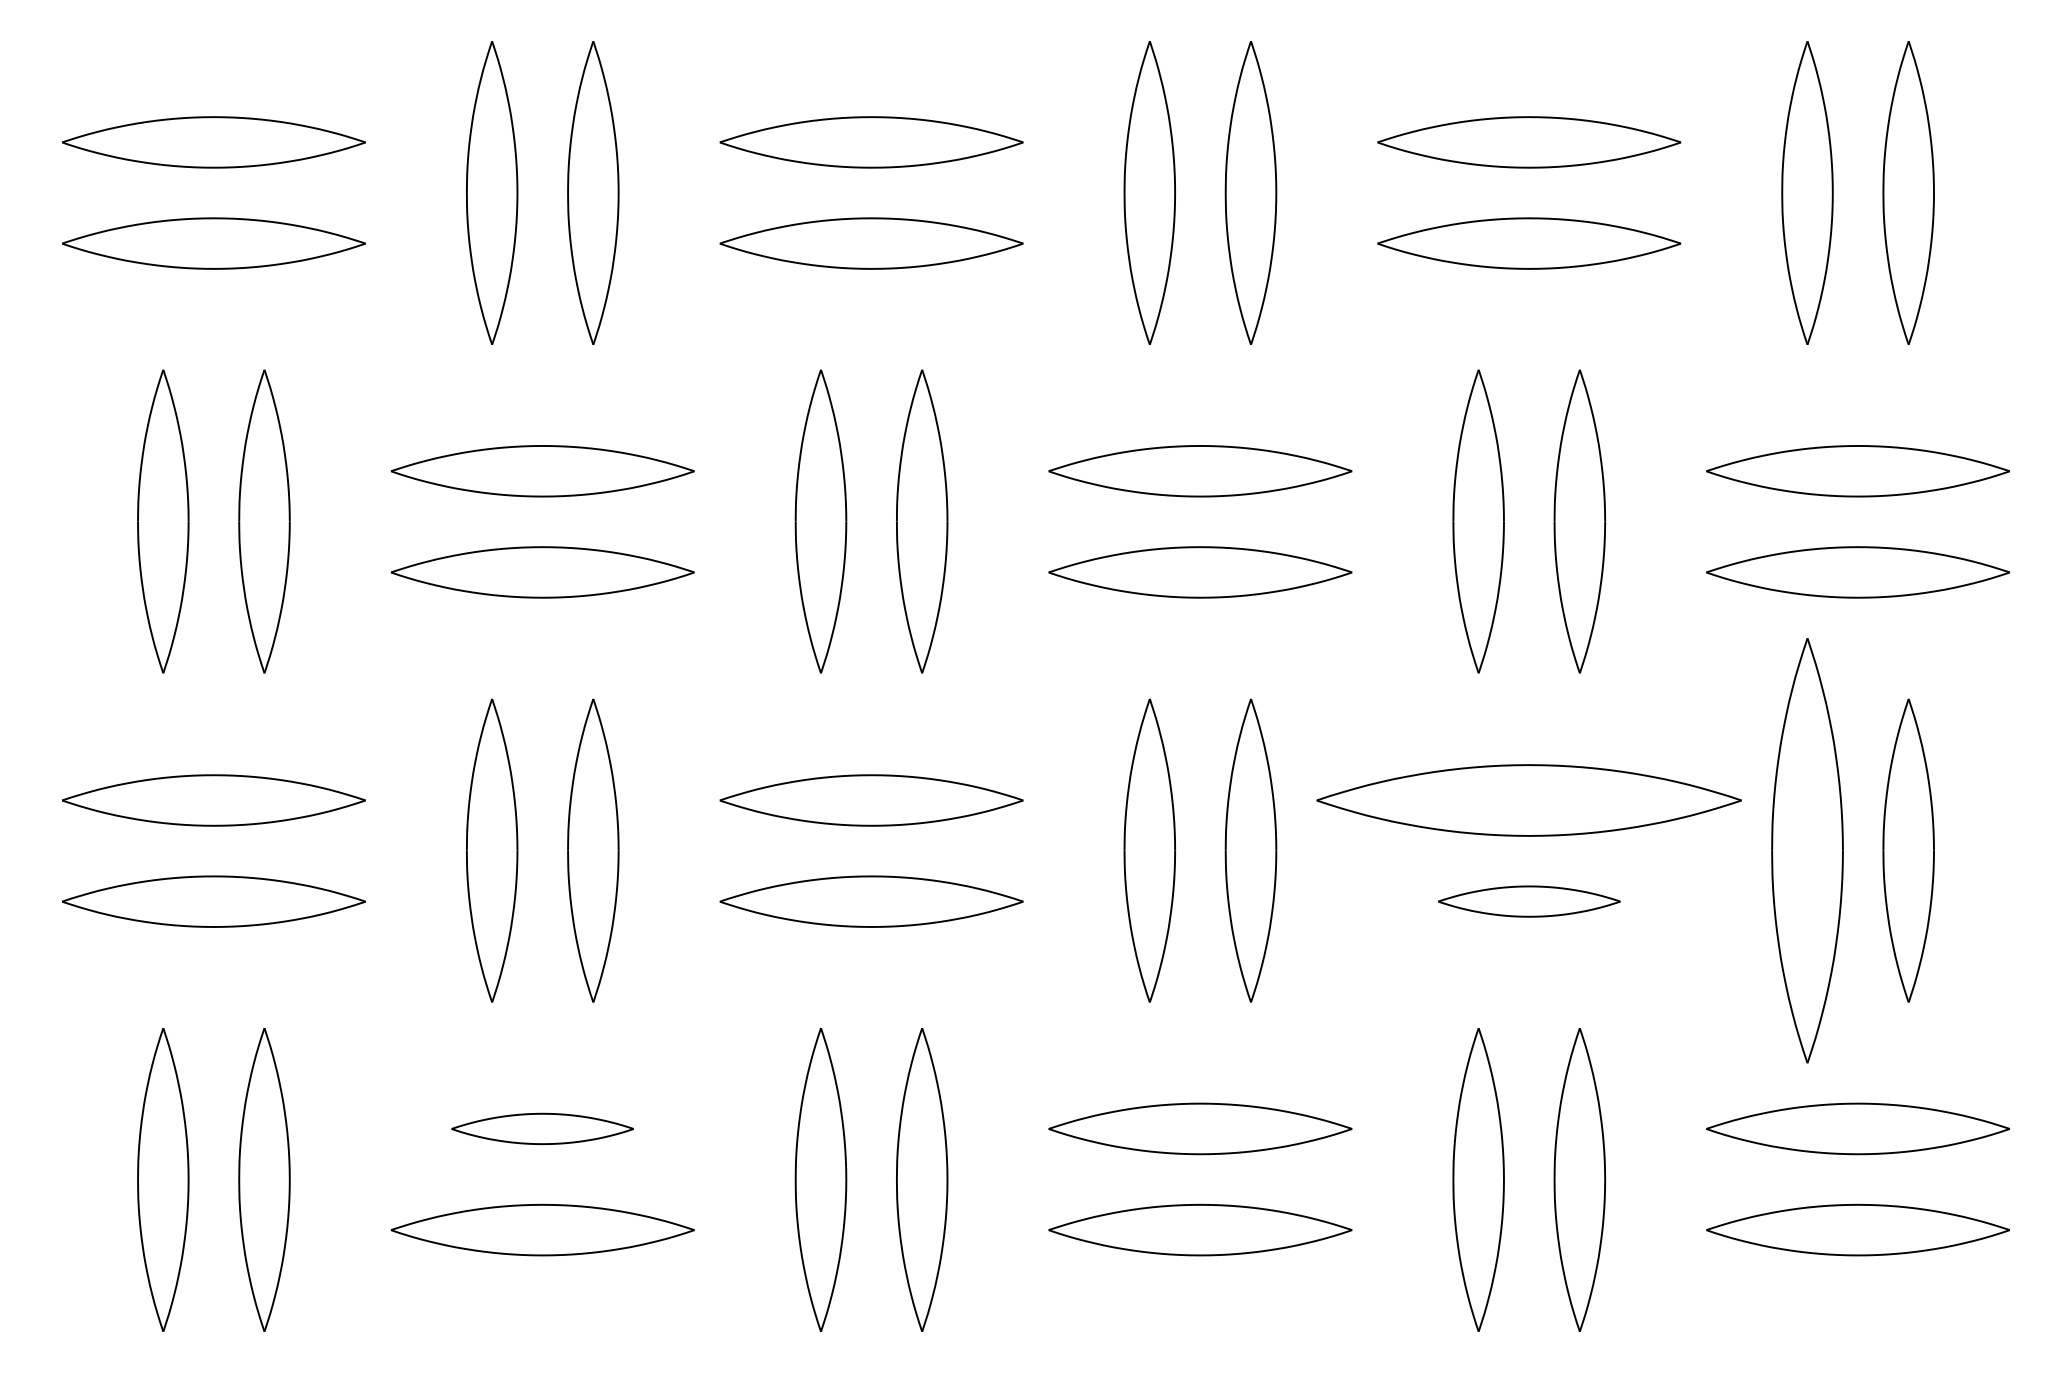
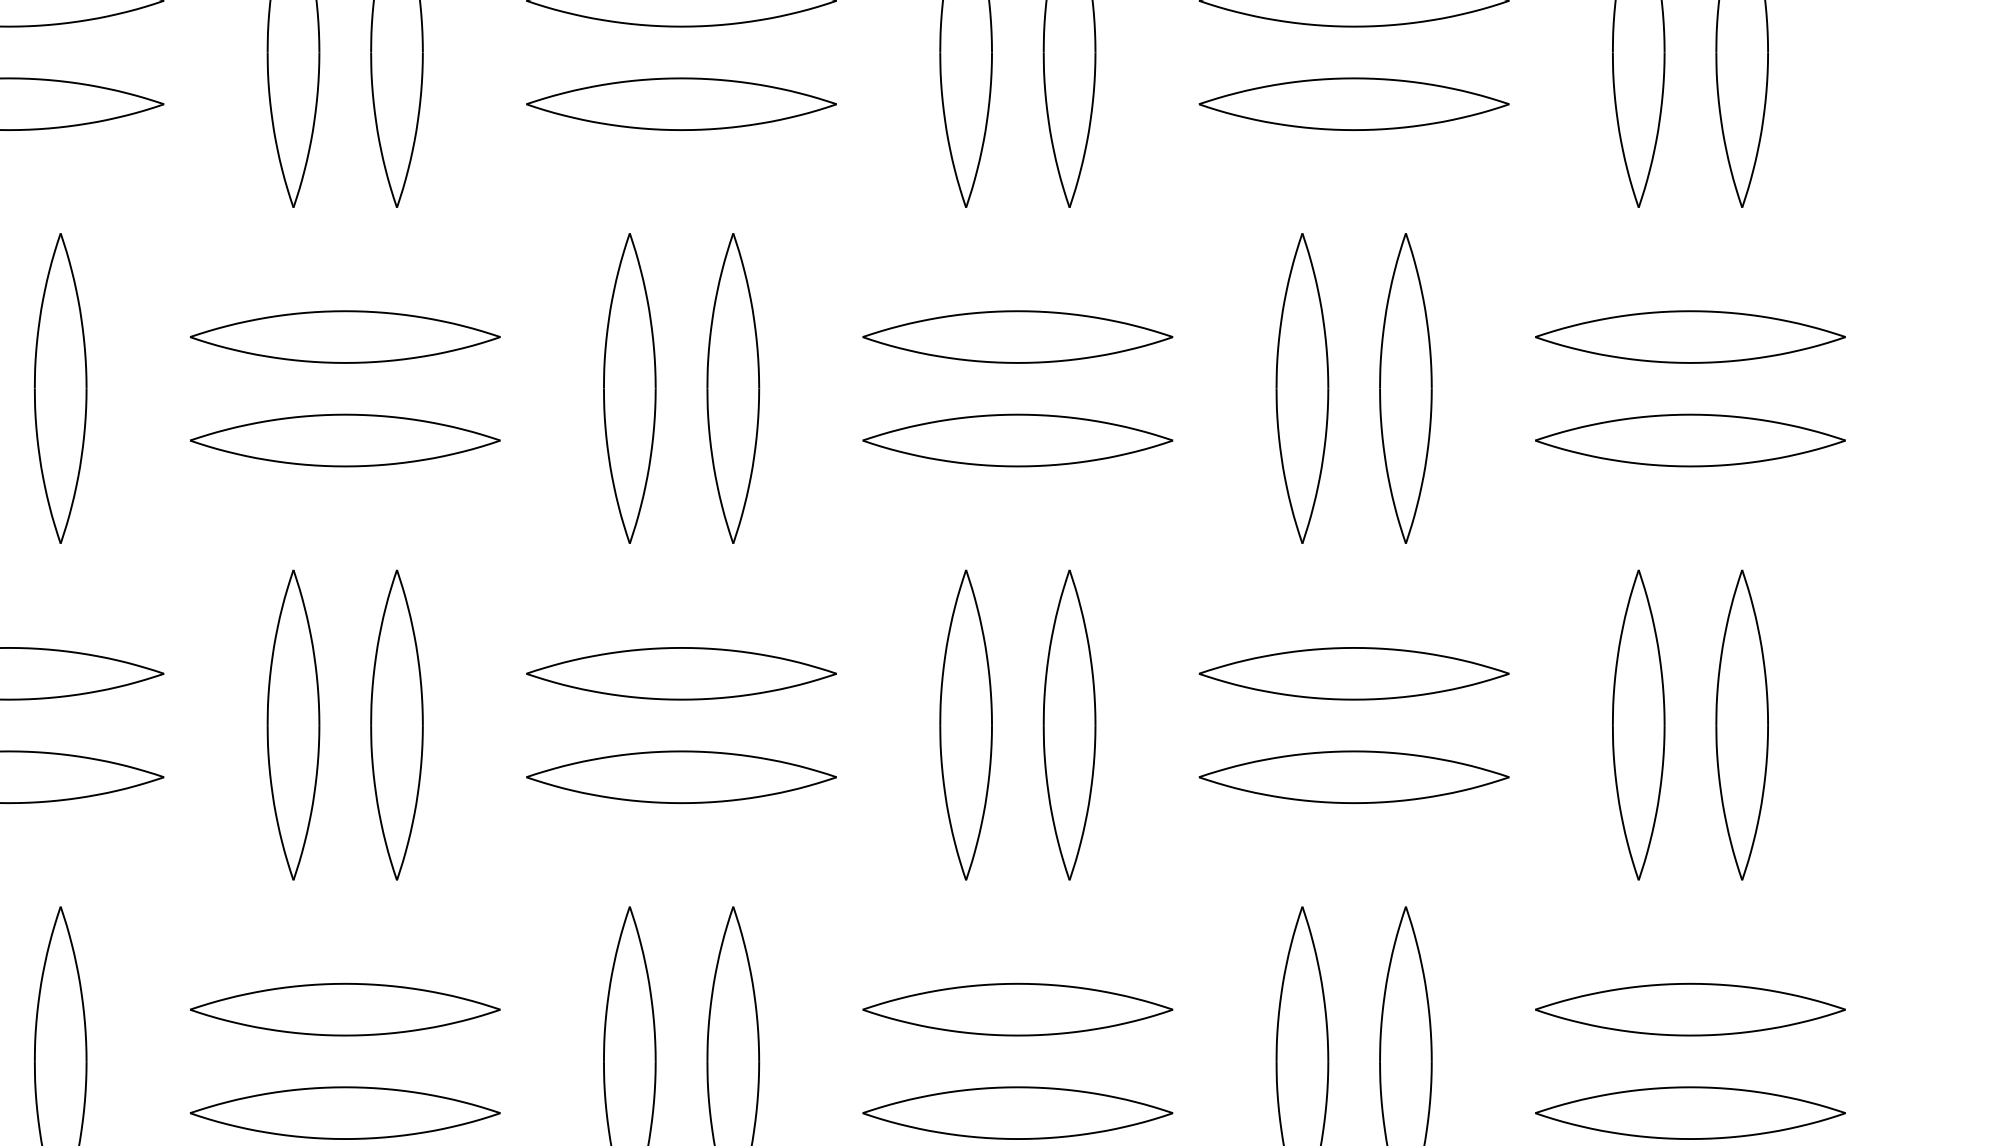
part: (1529, 800) -> (1354, 673), size x0.71
part: (1807, 850) -> (1638, 724), size x0.71
part: (1529, 901) -> (1354, 777), size x1.67
part: (542, 1128) -> (345, 1009), size x1.67

